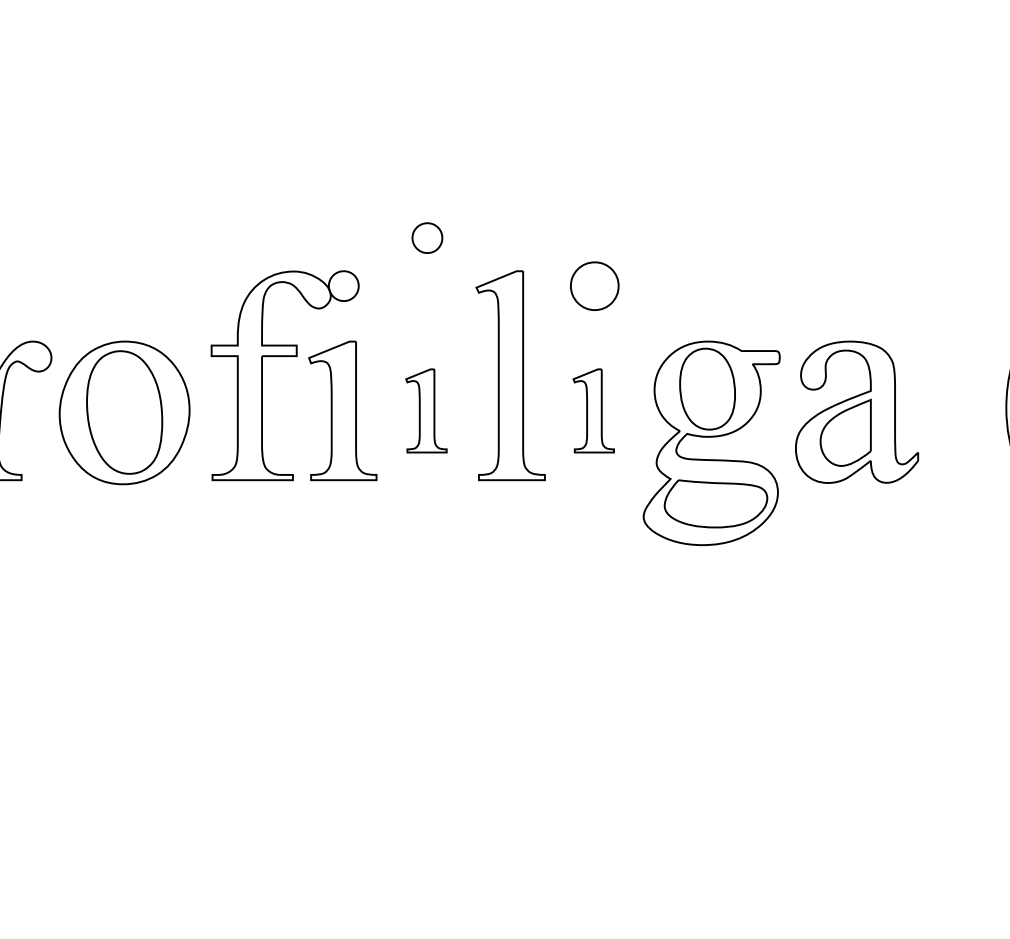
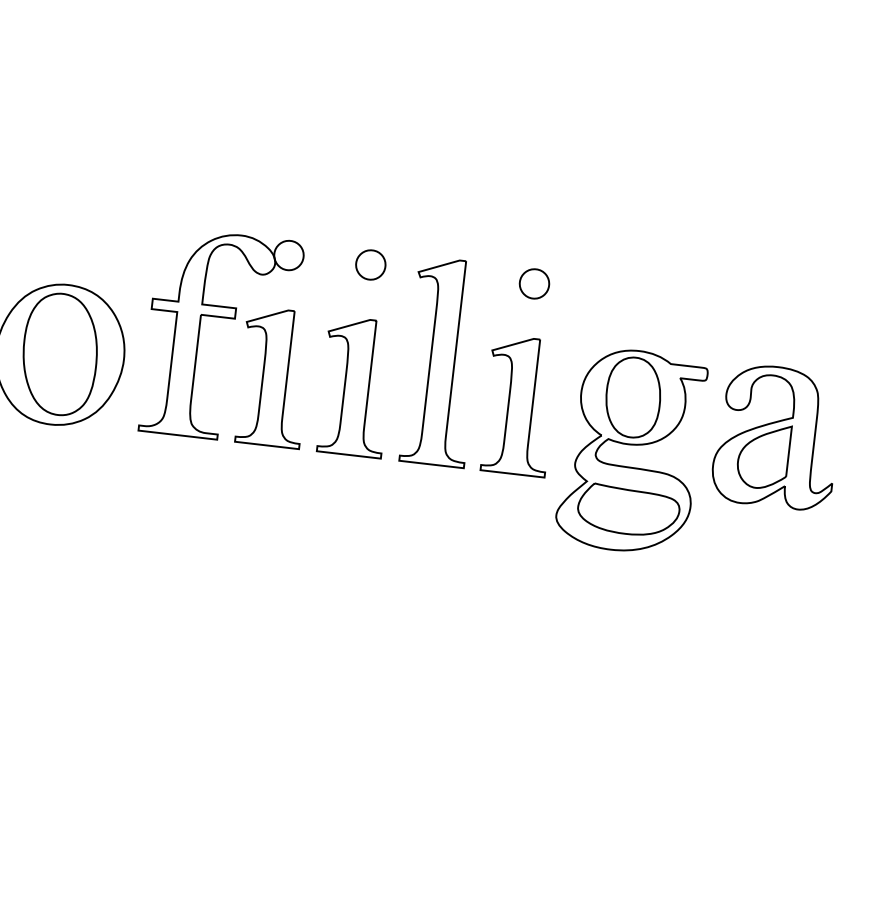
part: (427, 237) -> (370, 264), moved
part: (594, 285) -> (534, 283), size x0.62
part: (426, 410) -> (355, 386), size x1.67
part: (593, 410) -> (519, 405), size x1.67

